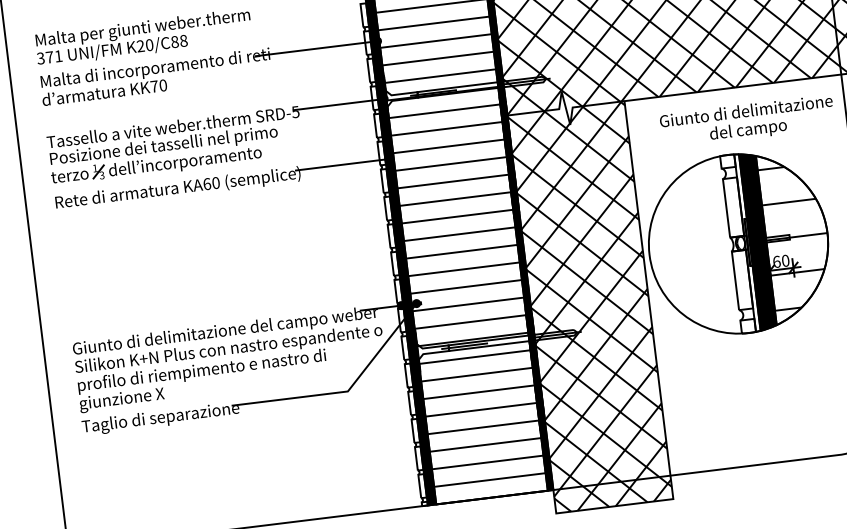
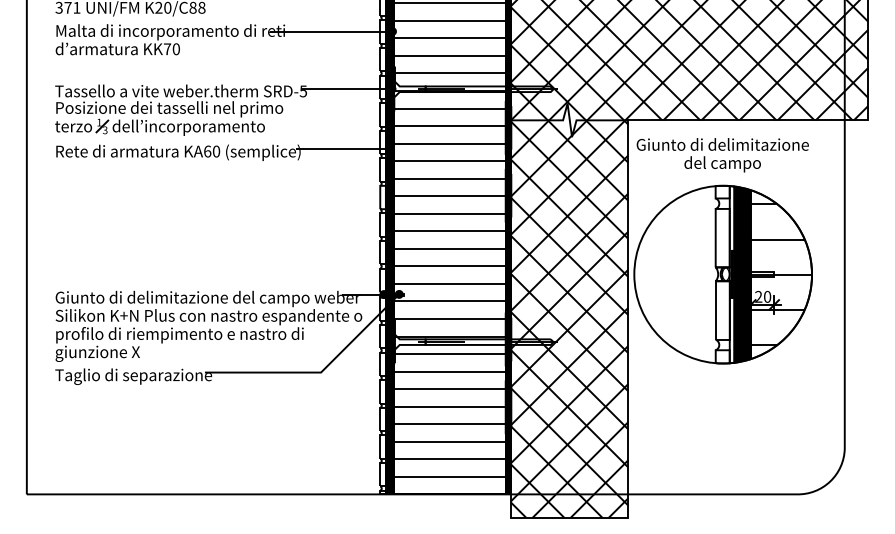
text: (747, 121) -> (722, 155), moved
text: (776, 261) -> (758, 296), 60 -> 20

